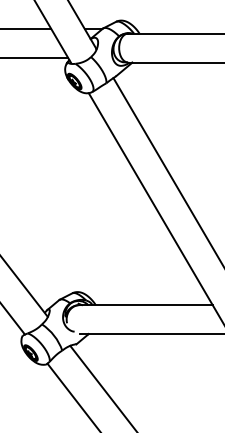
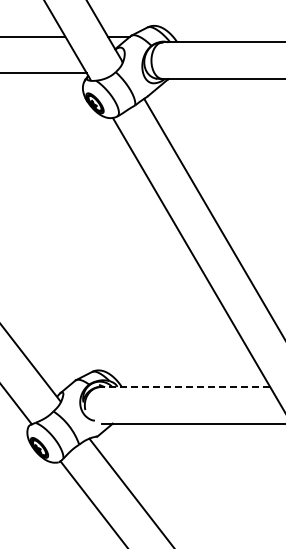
line: (145, 304) -> (185, 386), solid -> dashed

